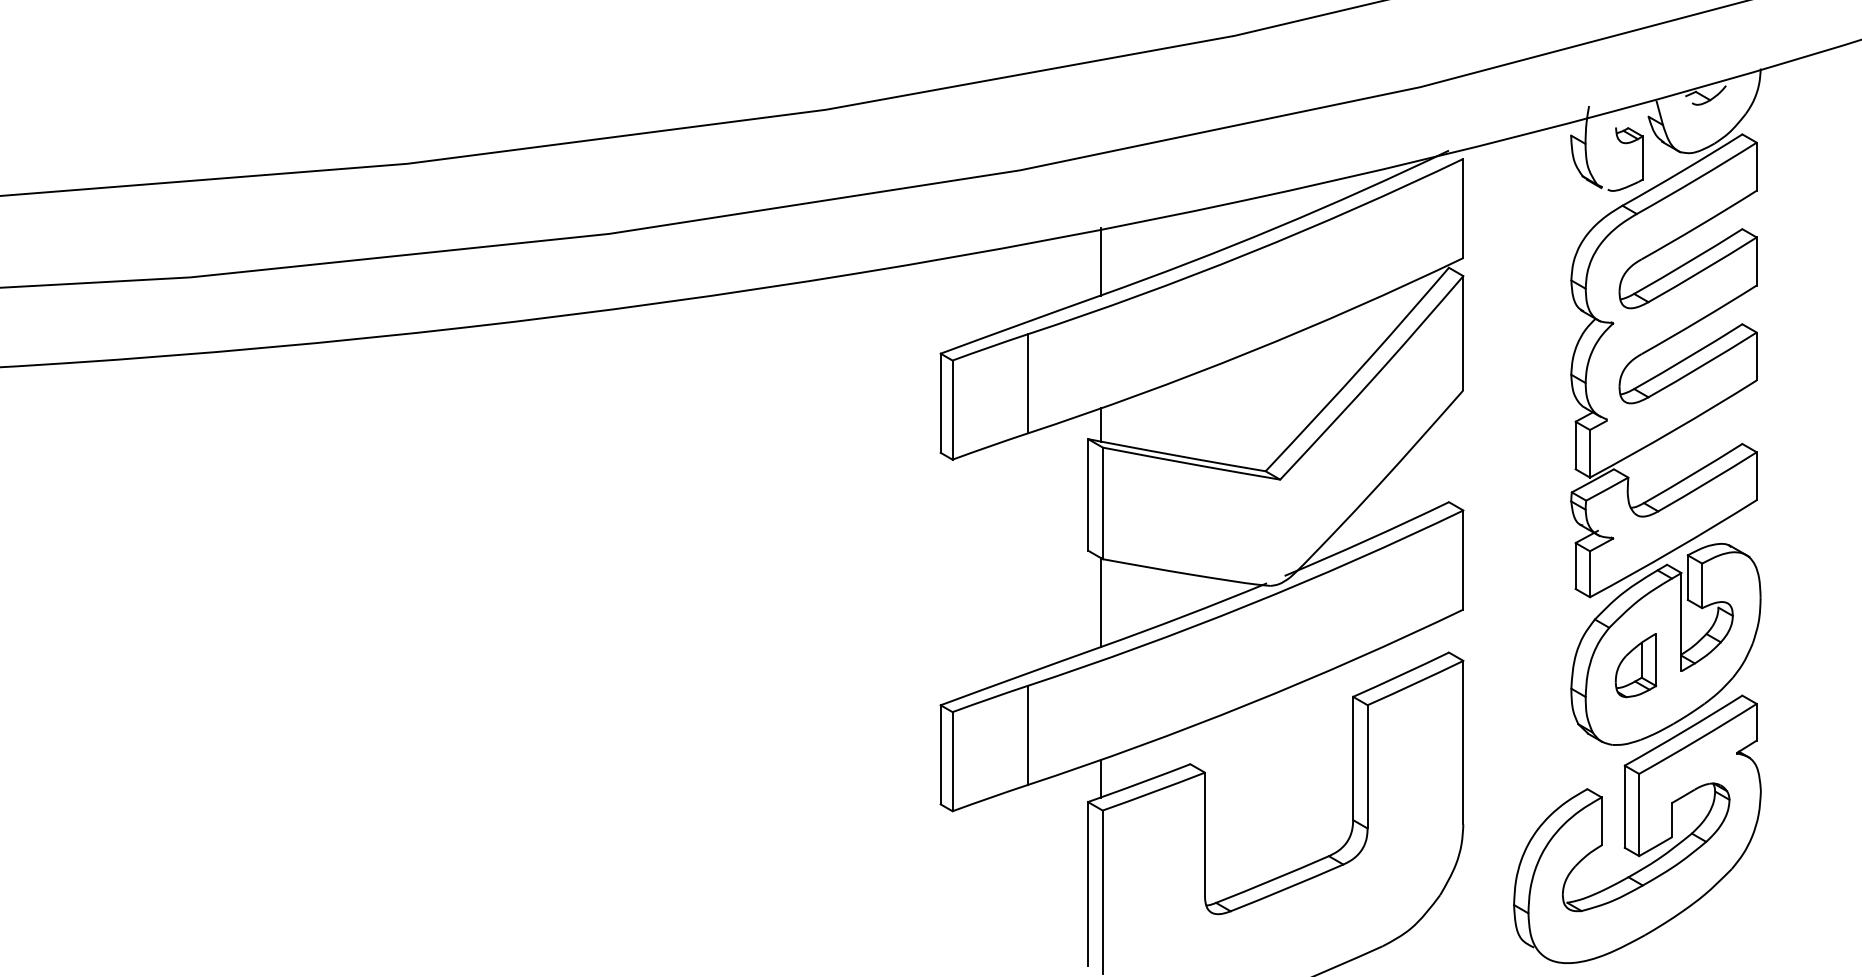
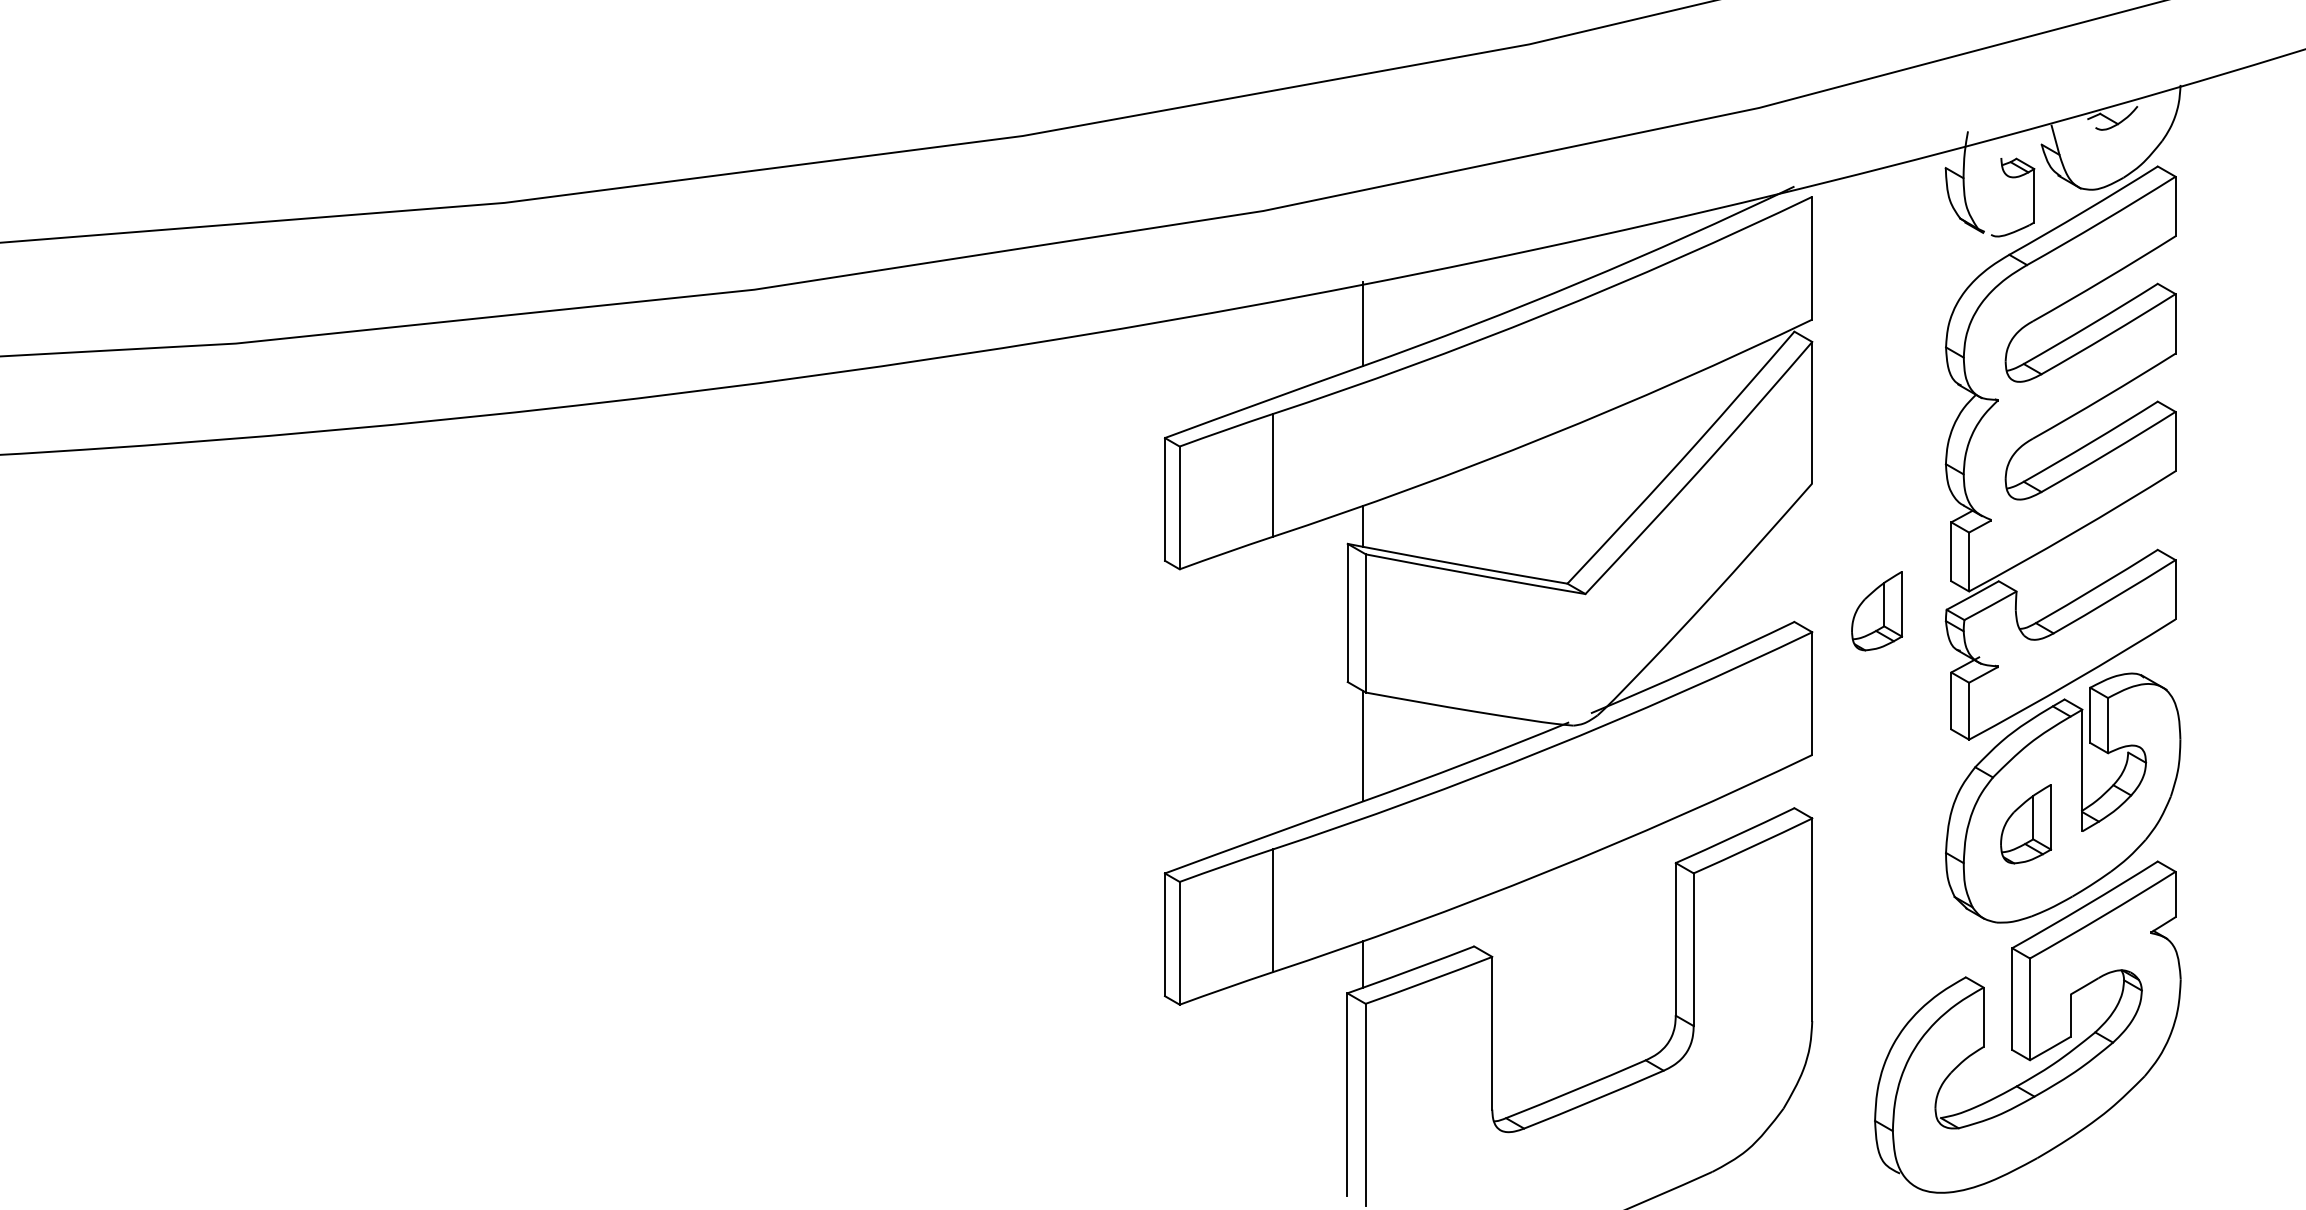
part: (1516, 493) -> (1877, 611), added

